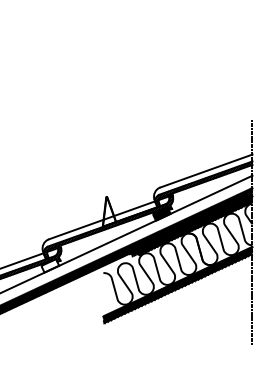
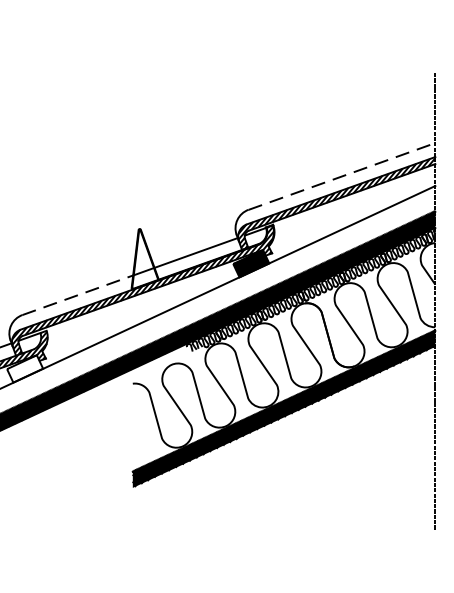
line: (206, 171) -> (342, 177), solid -> dashed
line: (76, 229) -> (78, 295), solid -> dashed

